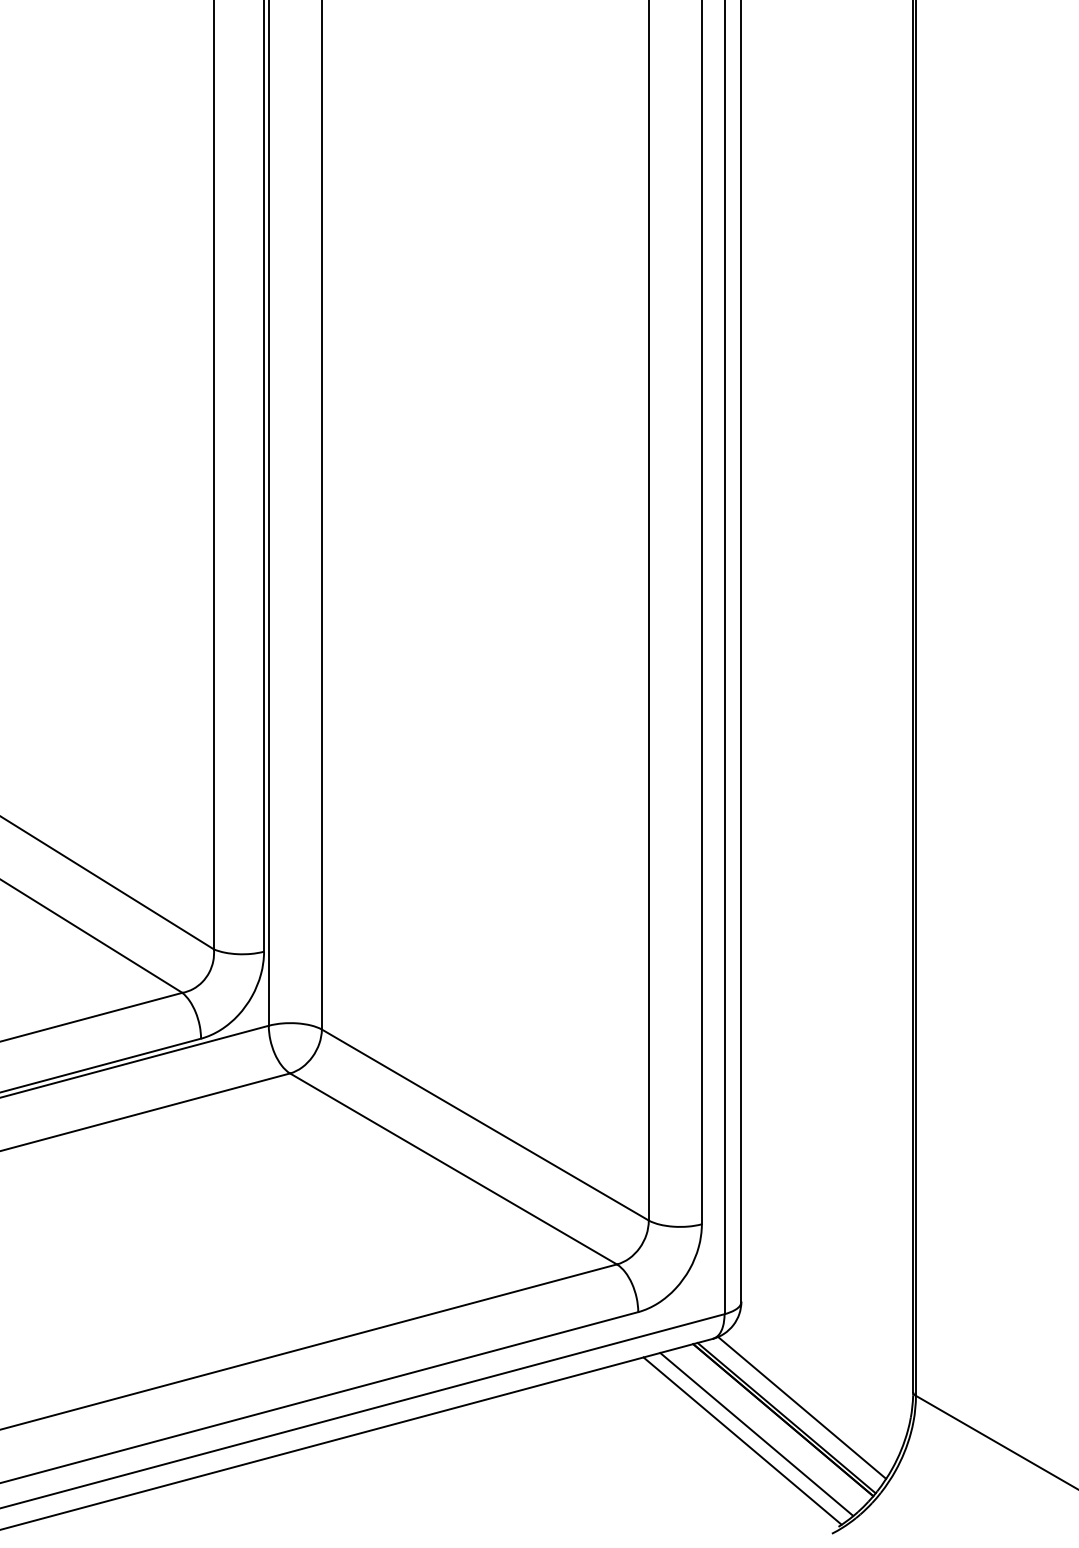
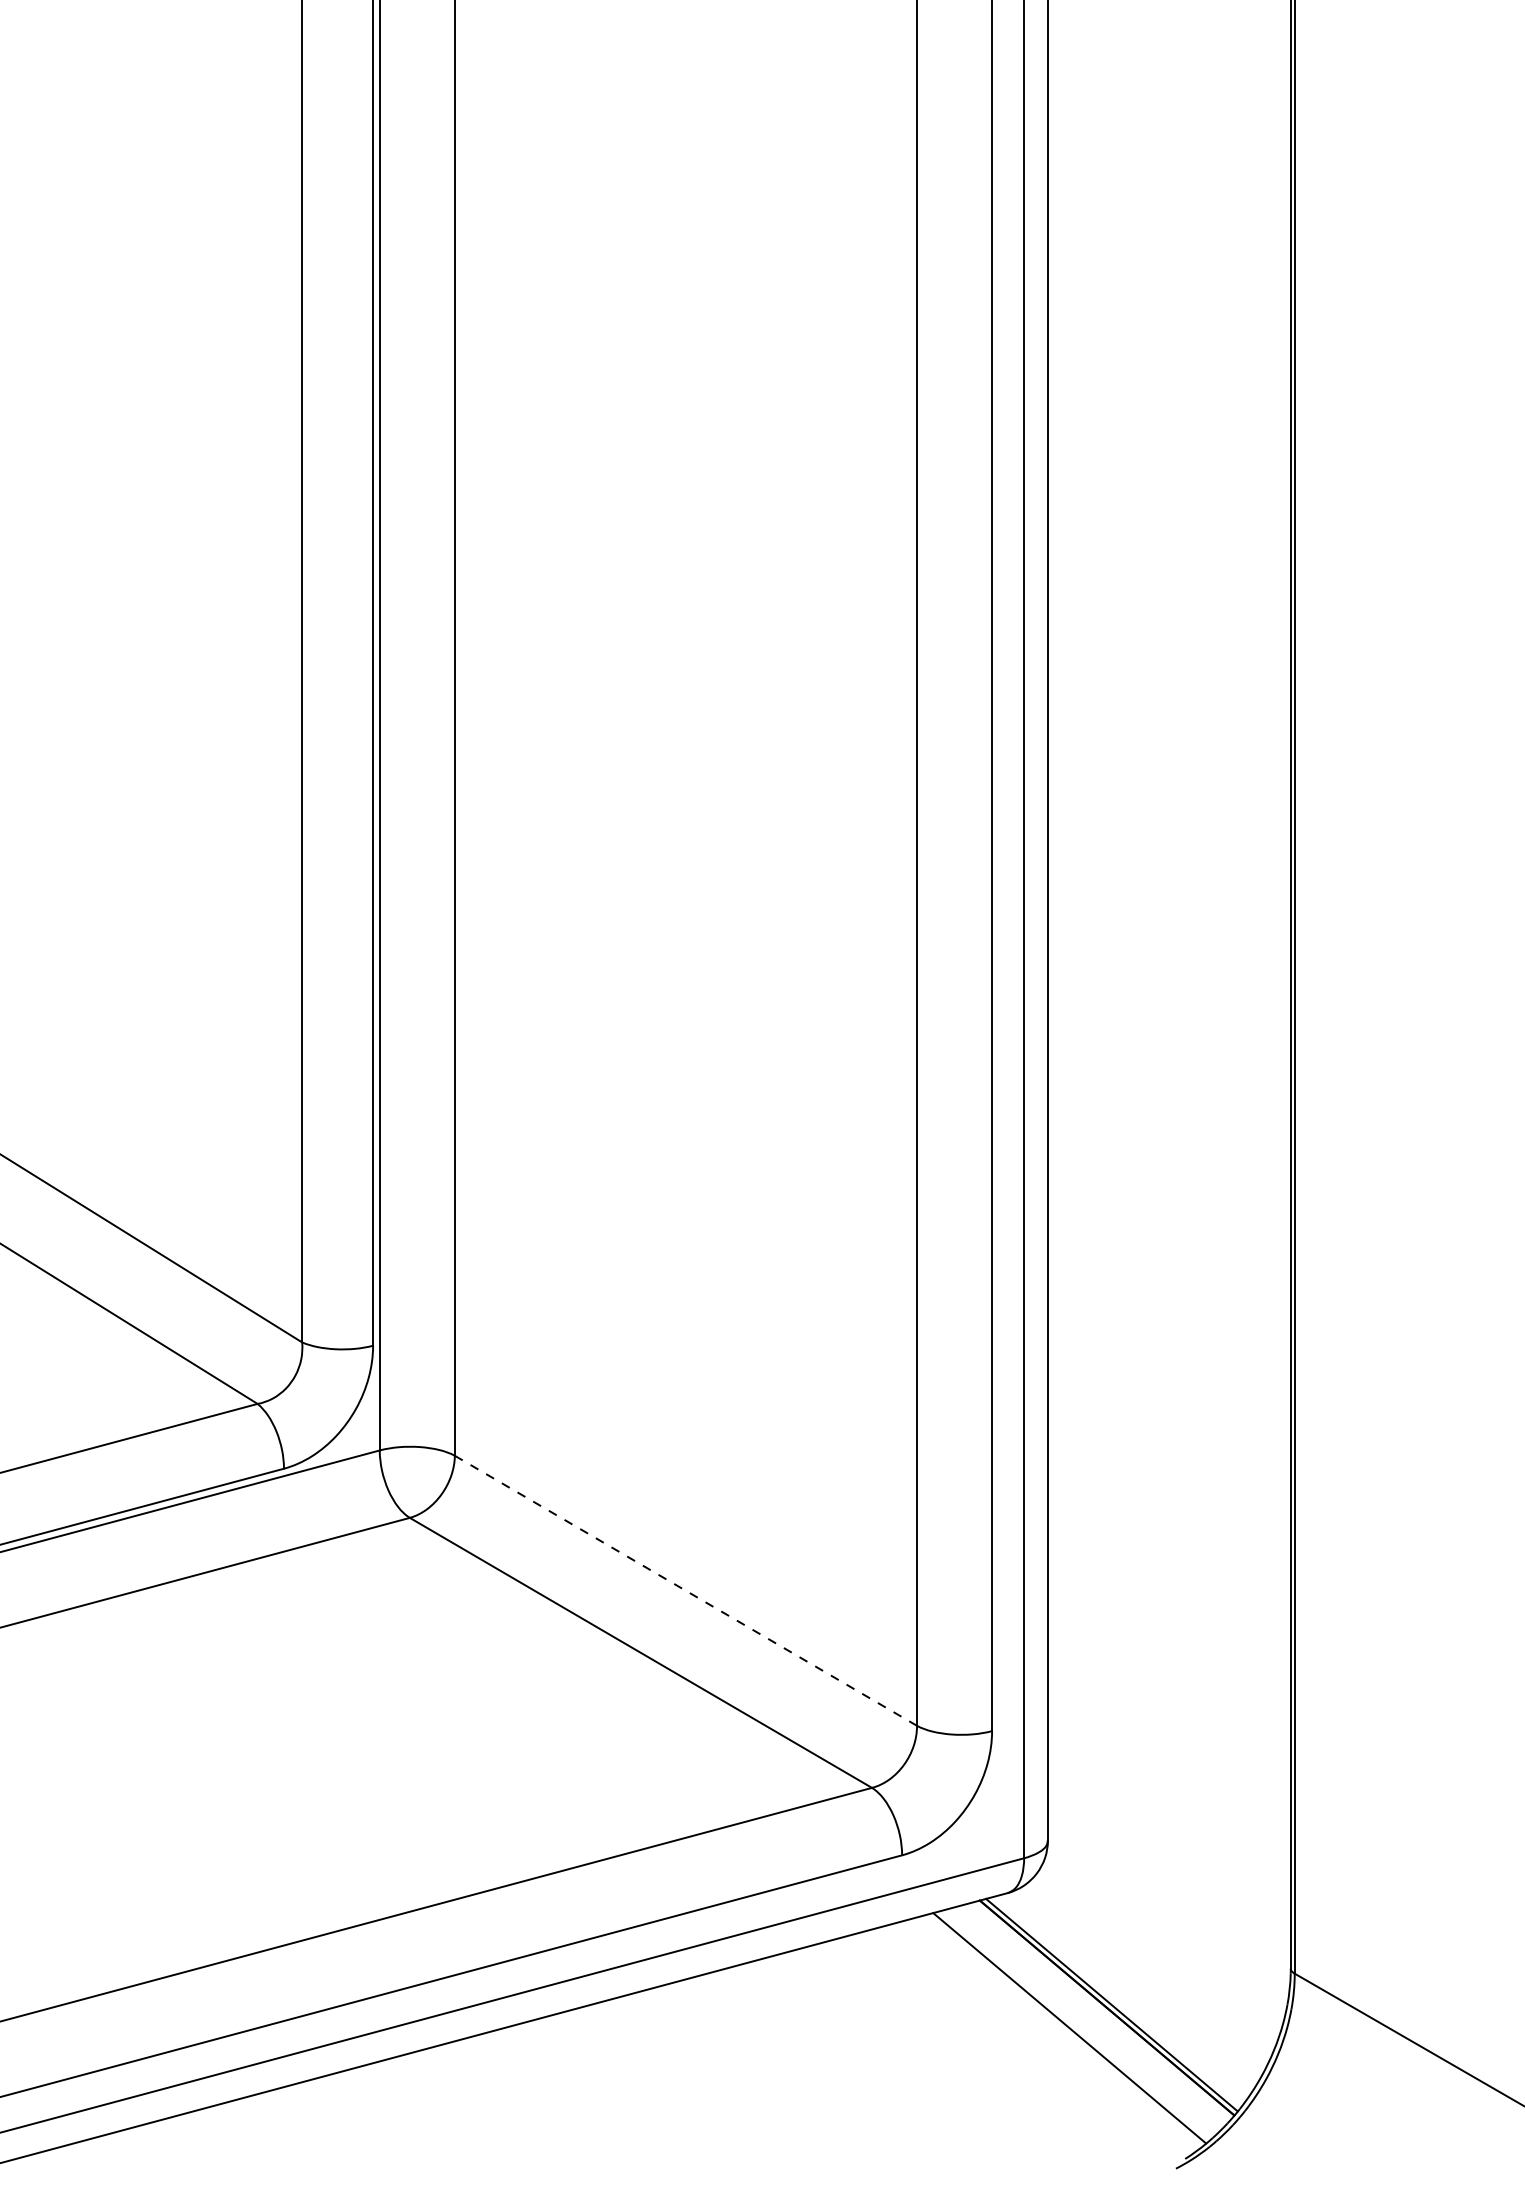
line: (485, 1124) -> (685, 1590), solid -> dashed
line: (801, 1407) -> (1133, 1990), removed
line: (742, 1440) -> (1049, 2037), removed

